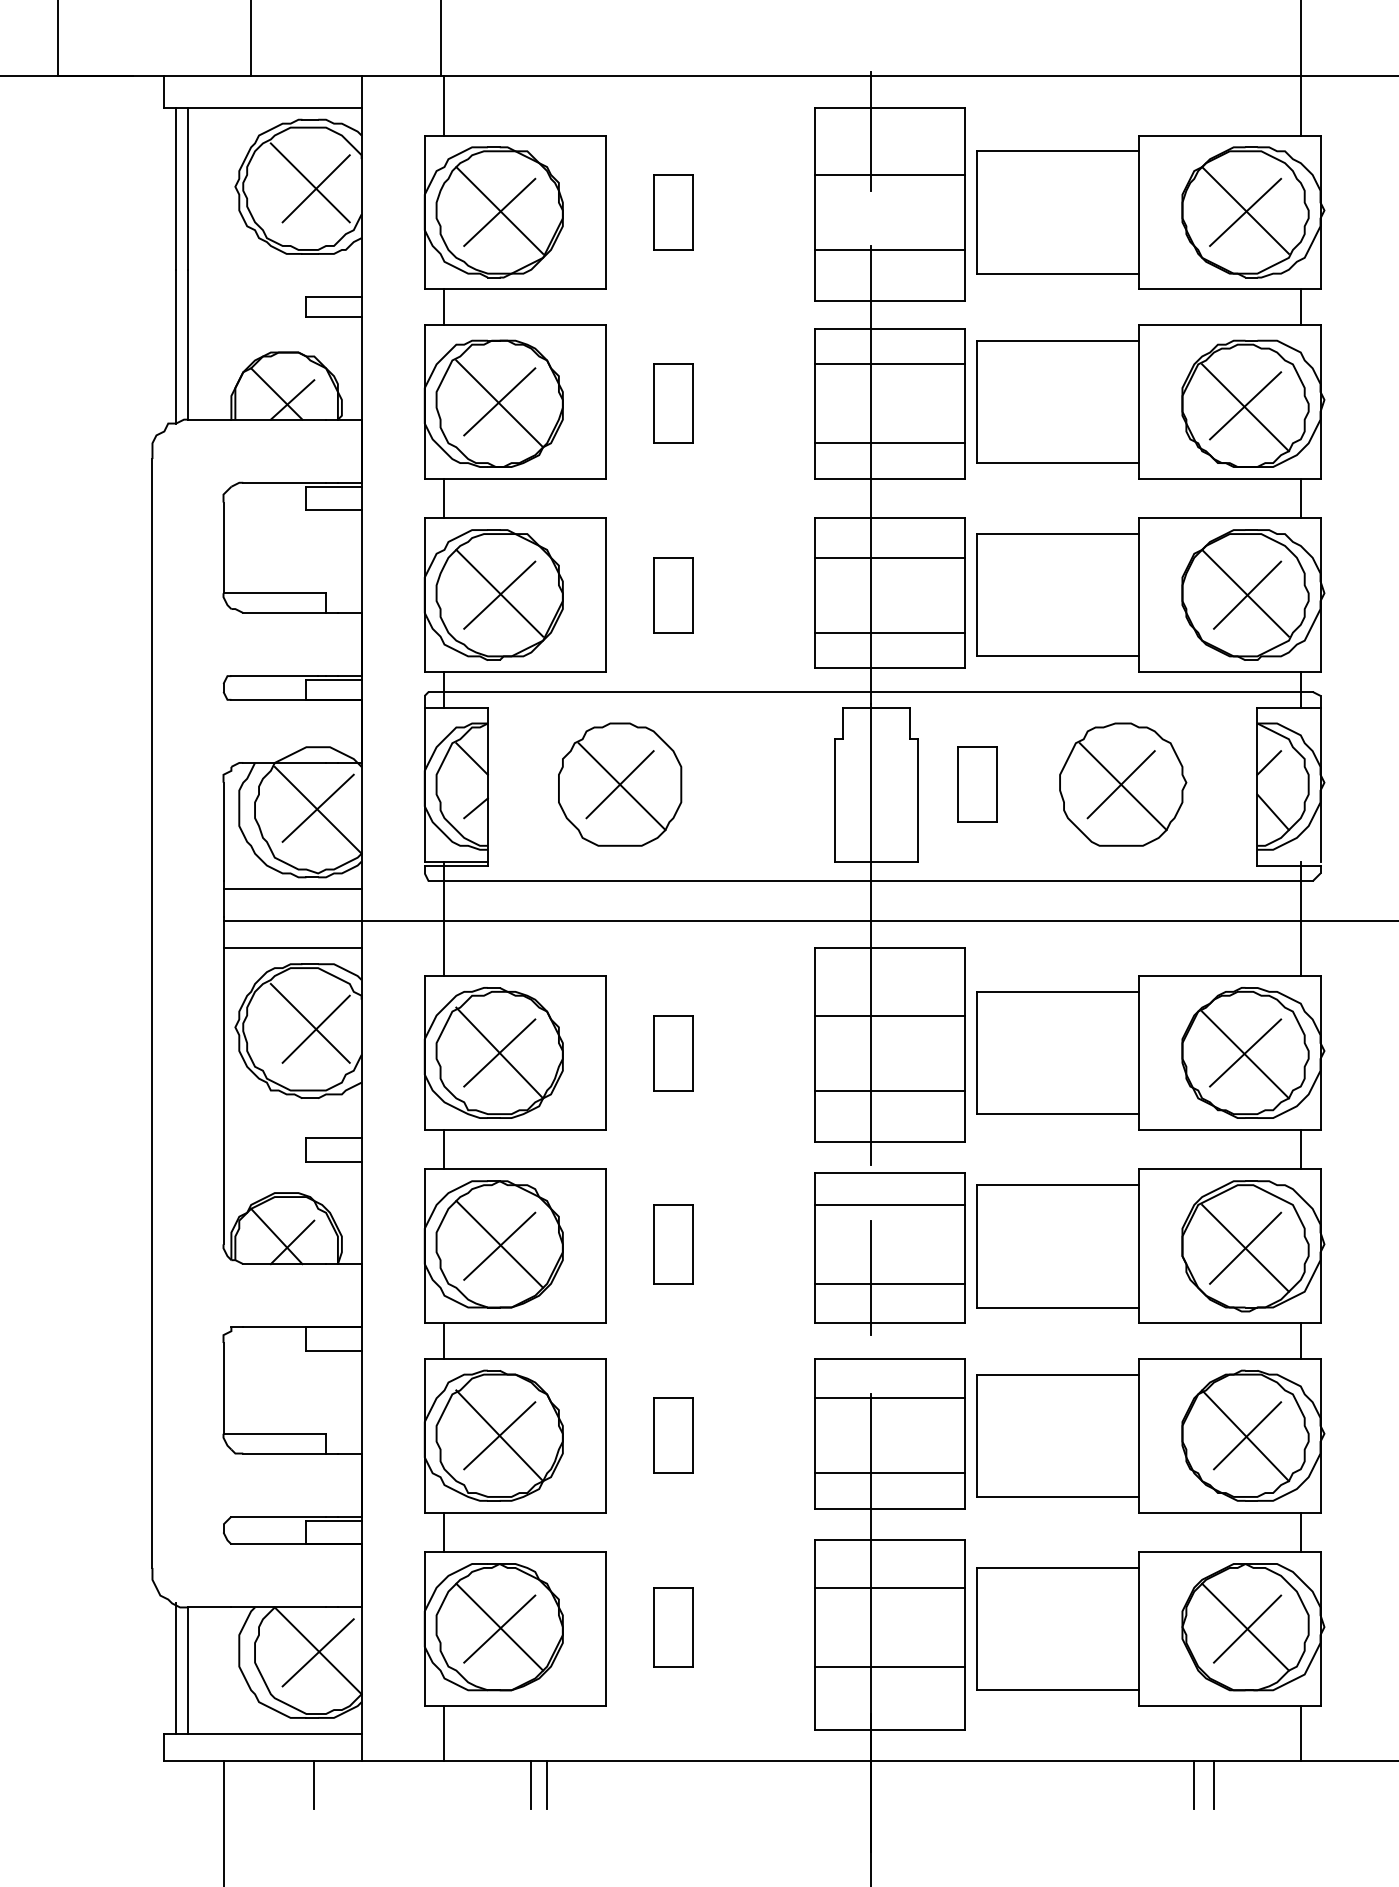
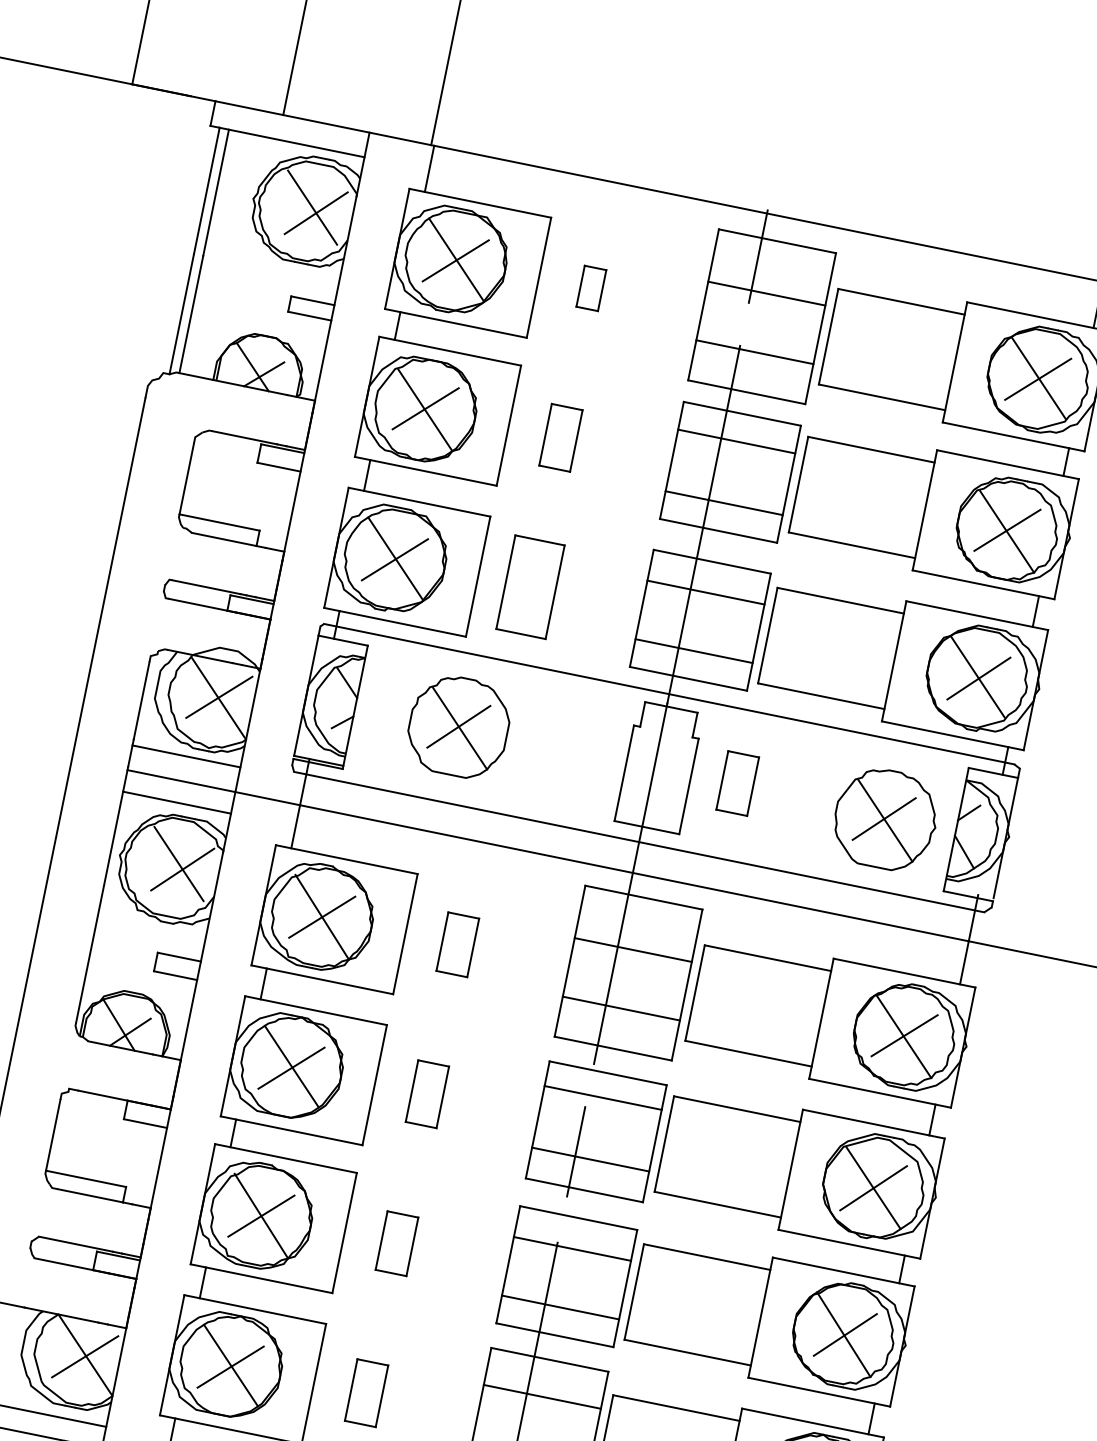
part: (673, 212) -> (591, 288), size x0.7
part: (673, 595) -> (530, 587), size x1.6
part: (1123, 784) -> (886, 819), moved

